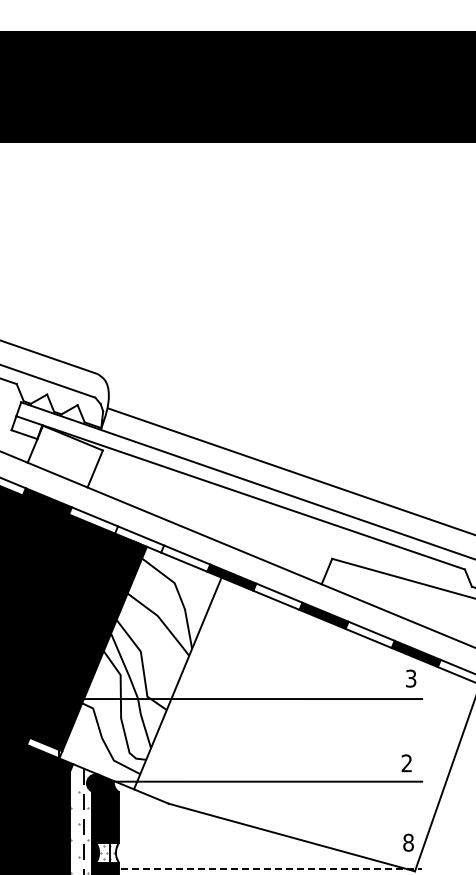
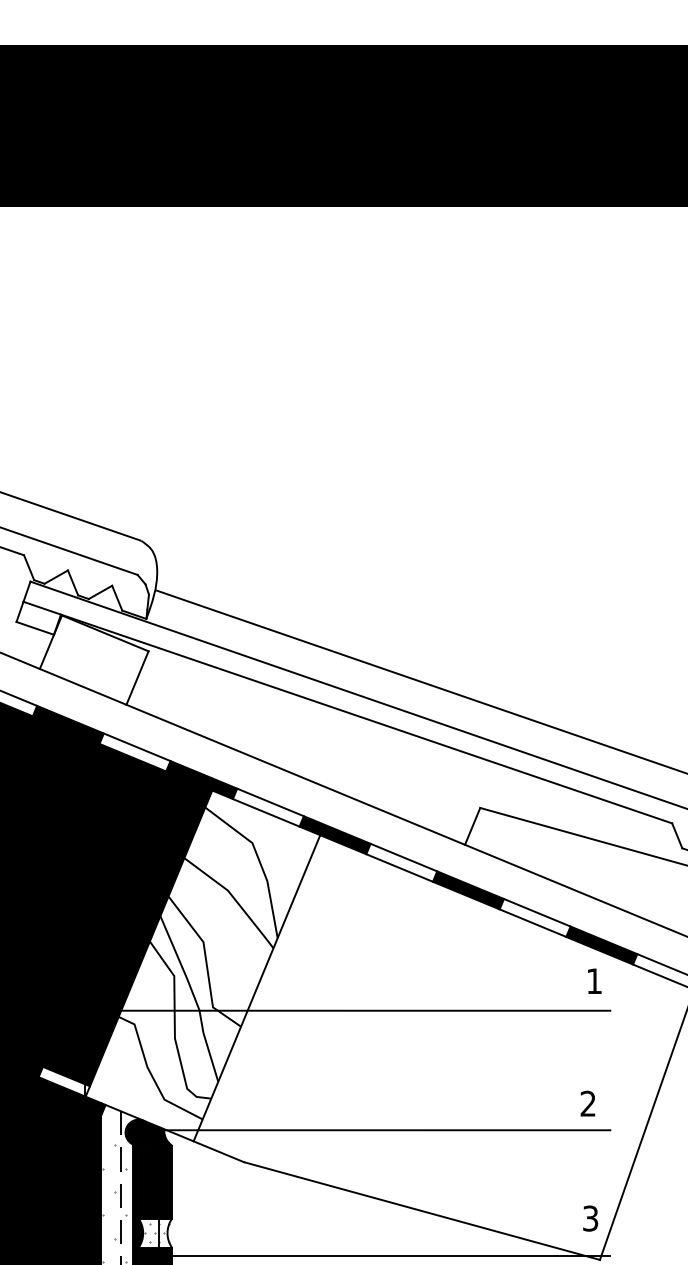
fill: (139, 539) -> (201, 780), added
text: (411, 678) -> (594, 981), 3 -> 1
text: (408, 842) -> (590, 1218), 8 -> 3
line: (266, 868) -> (385, 1255), dashed -> solid

